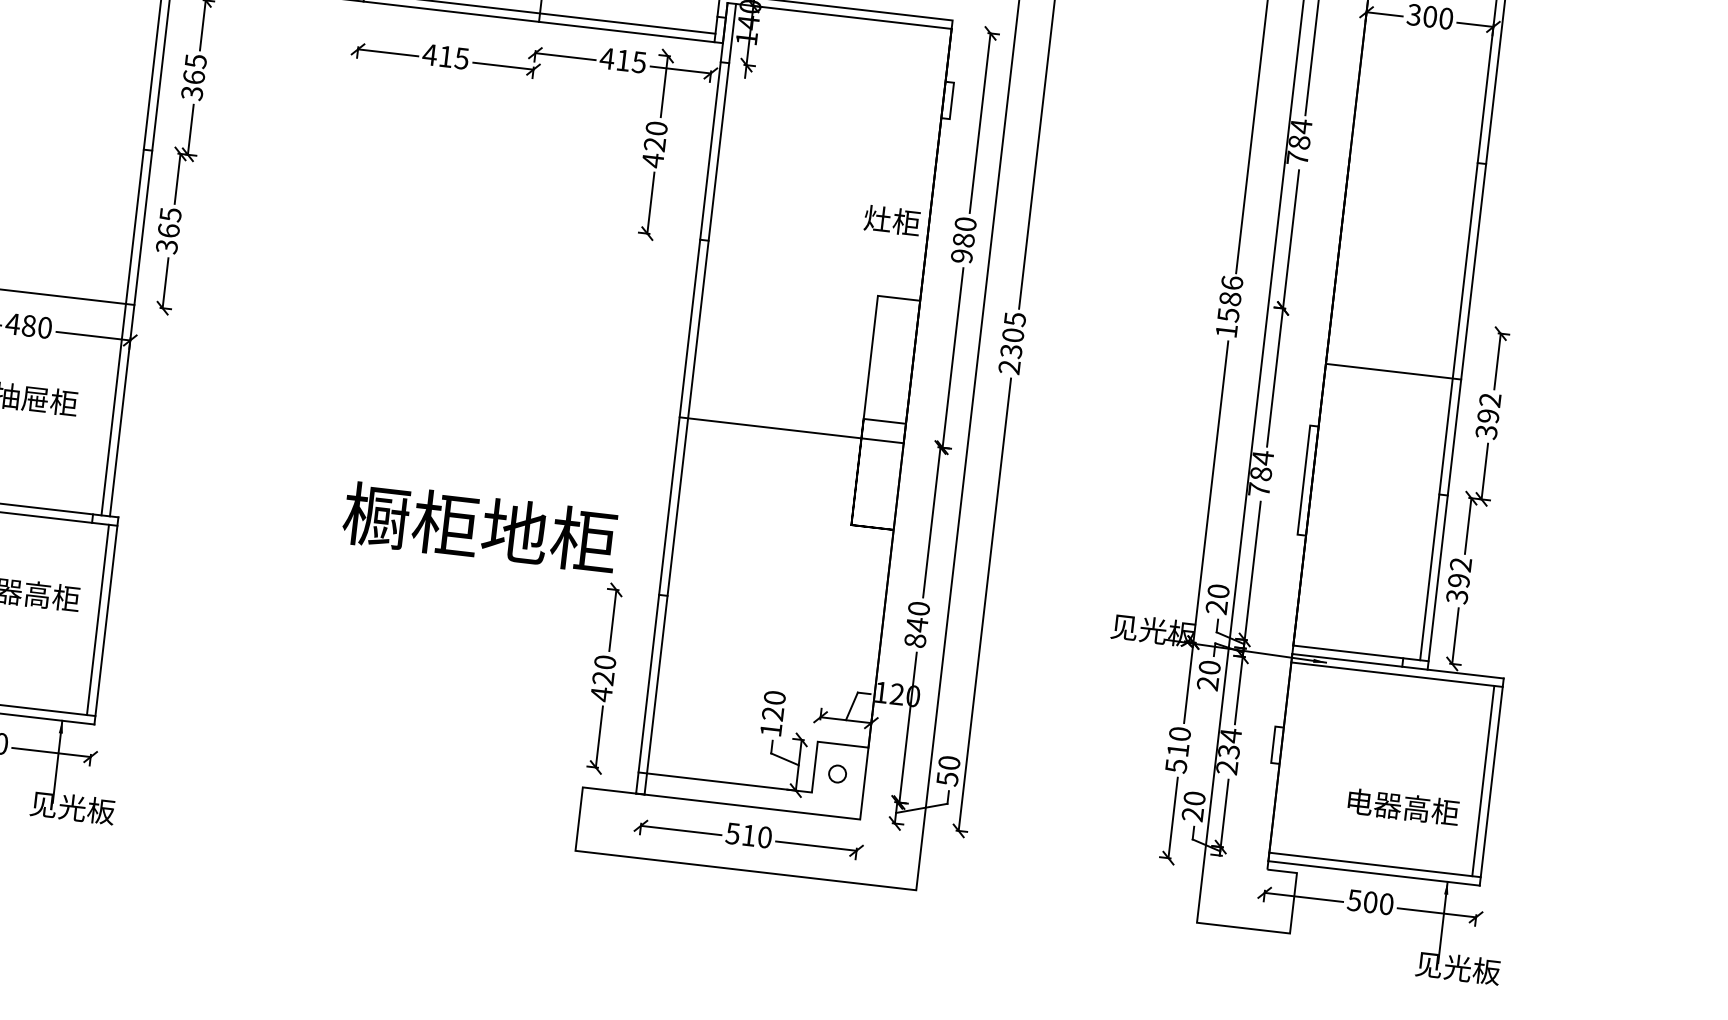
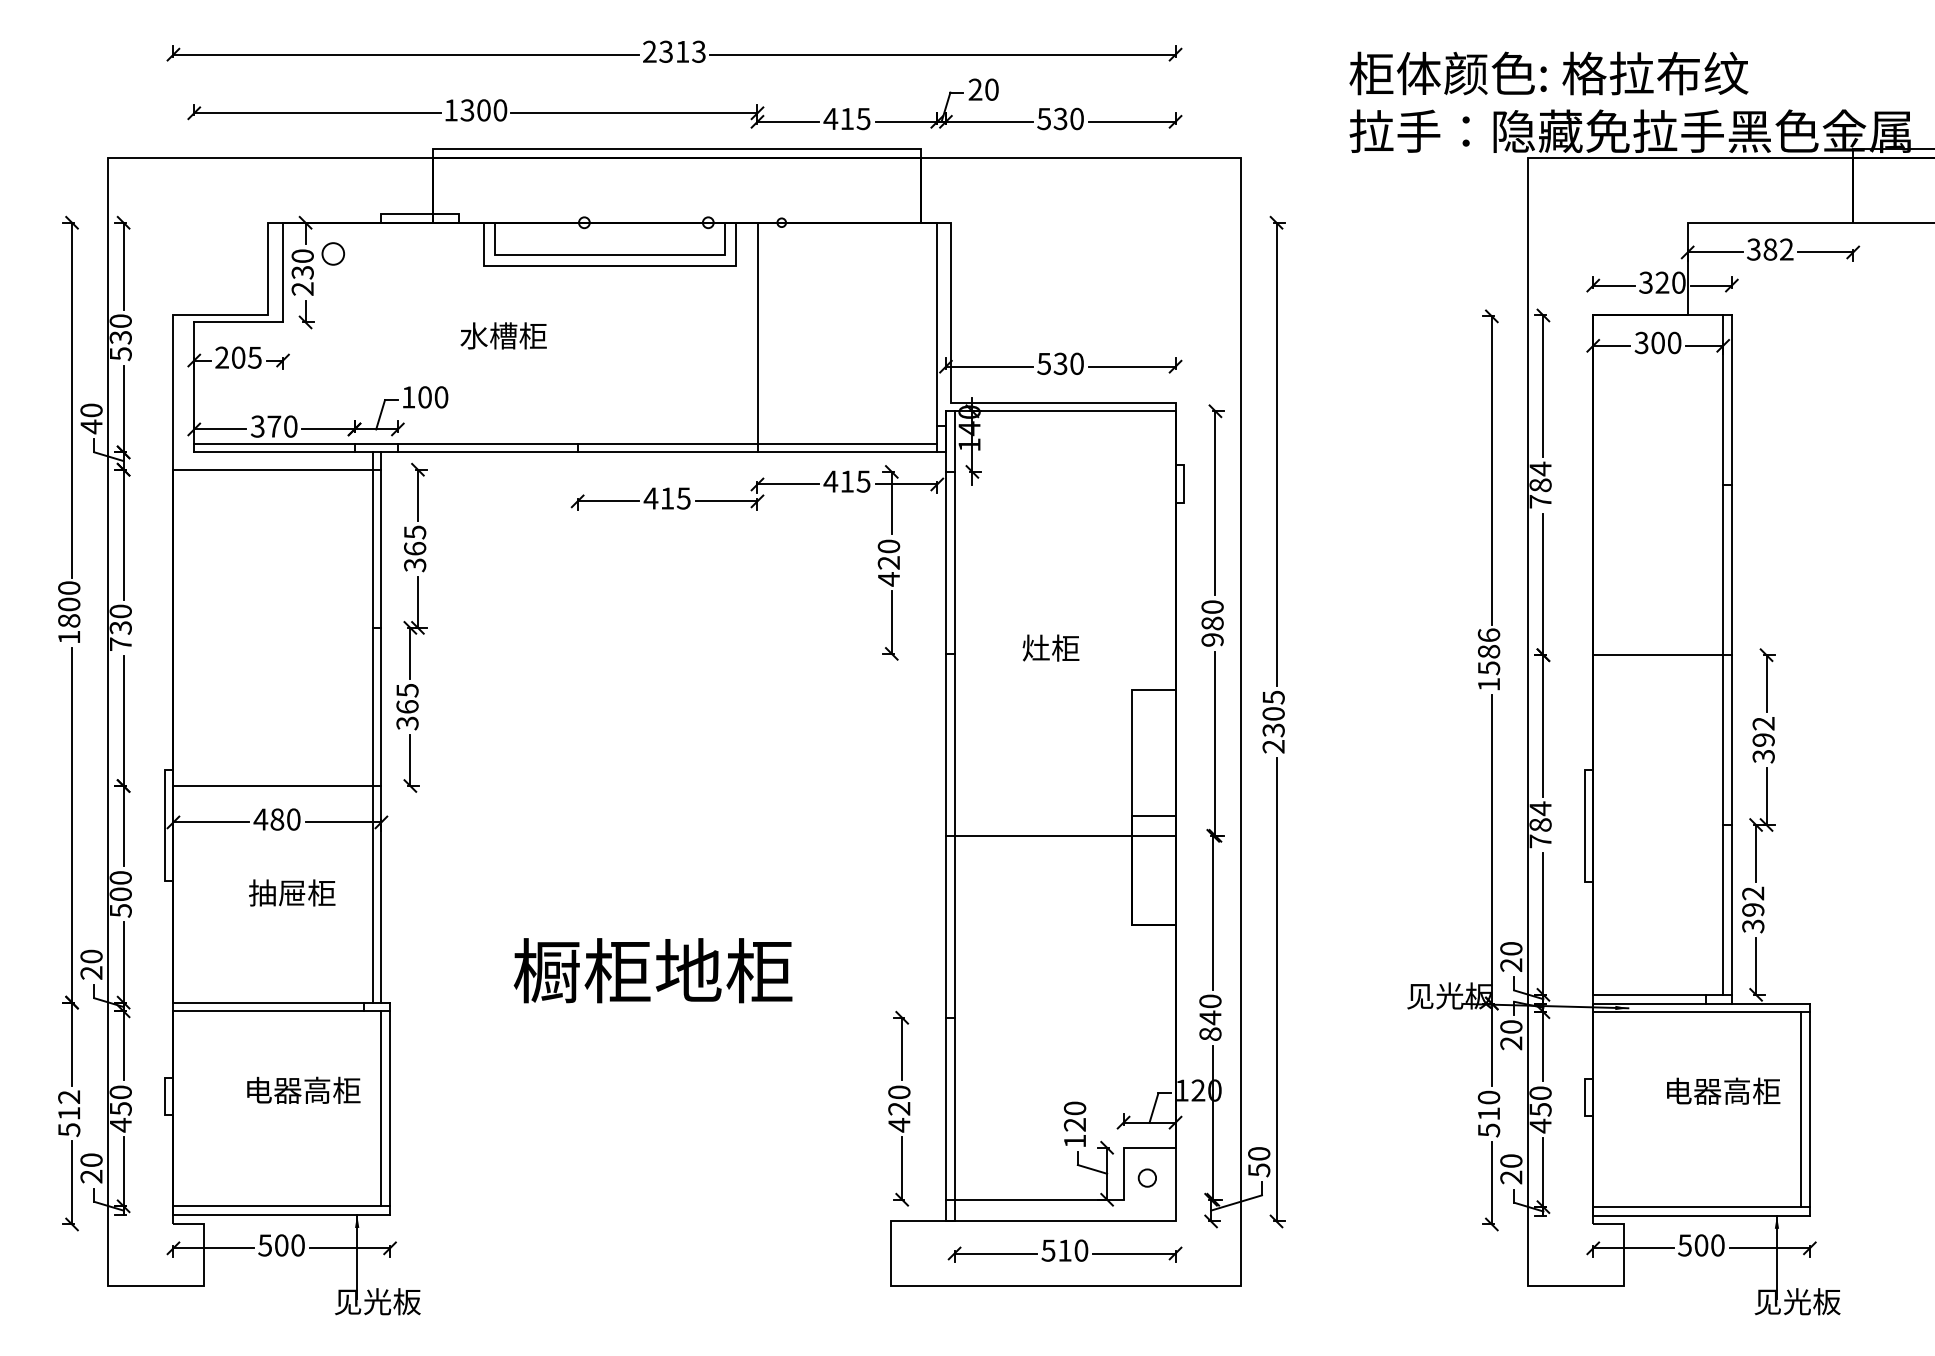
text: (891, 220) -> (1050, 647), moved
line: (1393, 372) -> (1662, 655), moved
text: (479, 527) -> (652, 970), moved
text: (1228, 751) -> (1540, 1109), 234 -> 450
text: (1403, 806) -> (1723, 1090), moved

